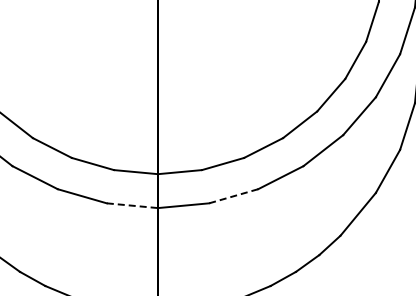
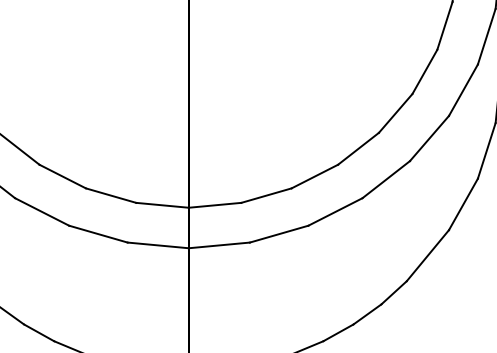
line: (234, 196) -> (280, 234), dashed -> solid
line: (132, 205) -> (158, 245), dashed -> solid

